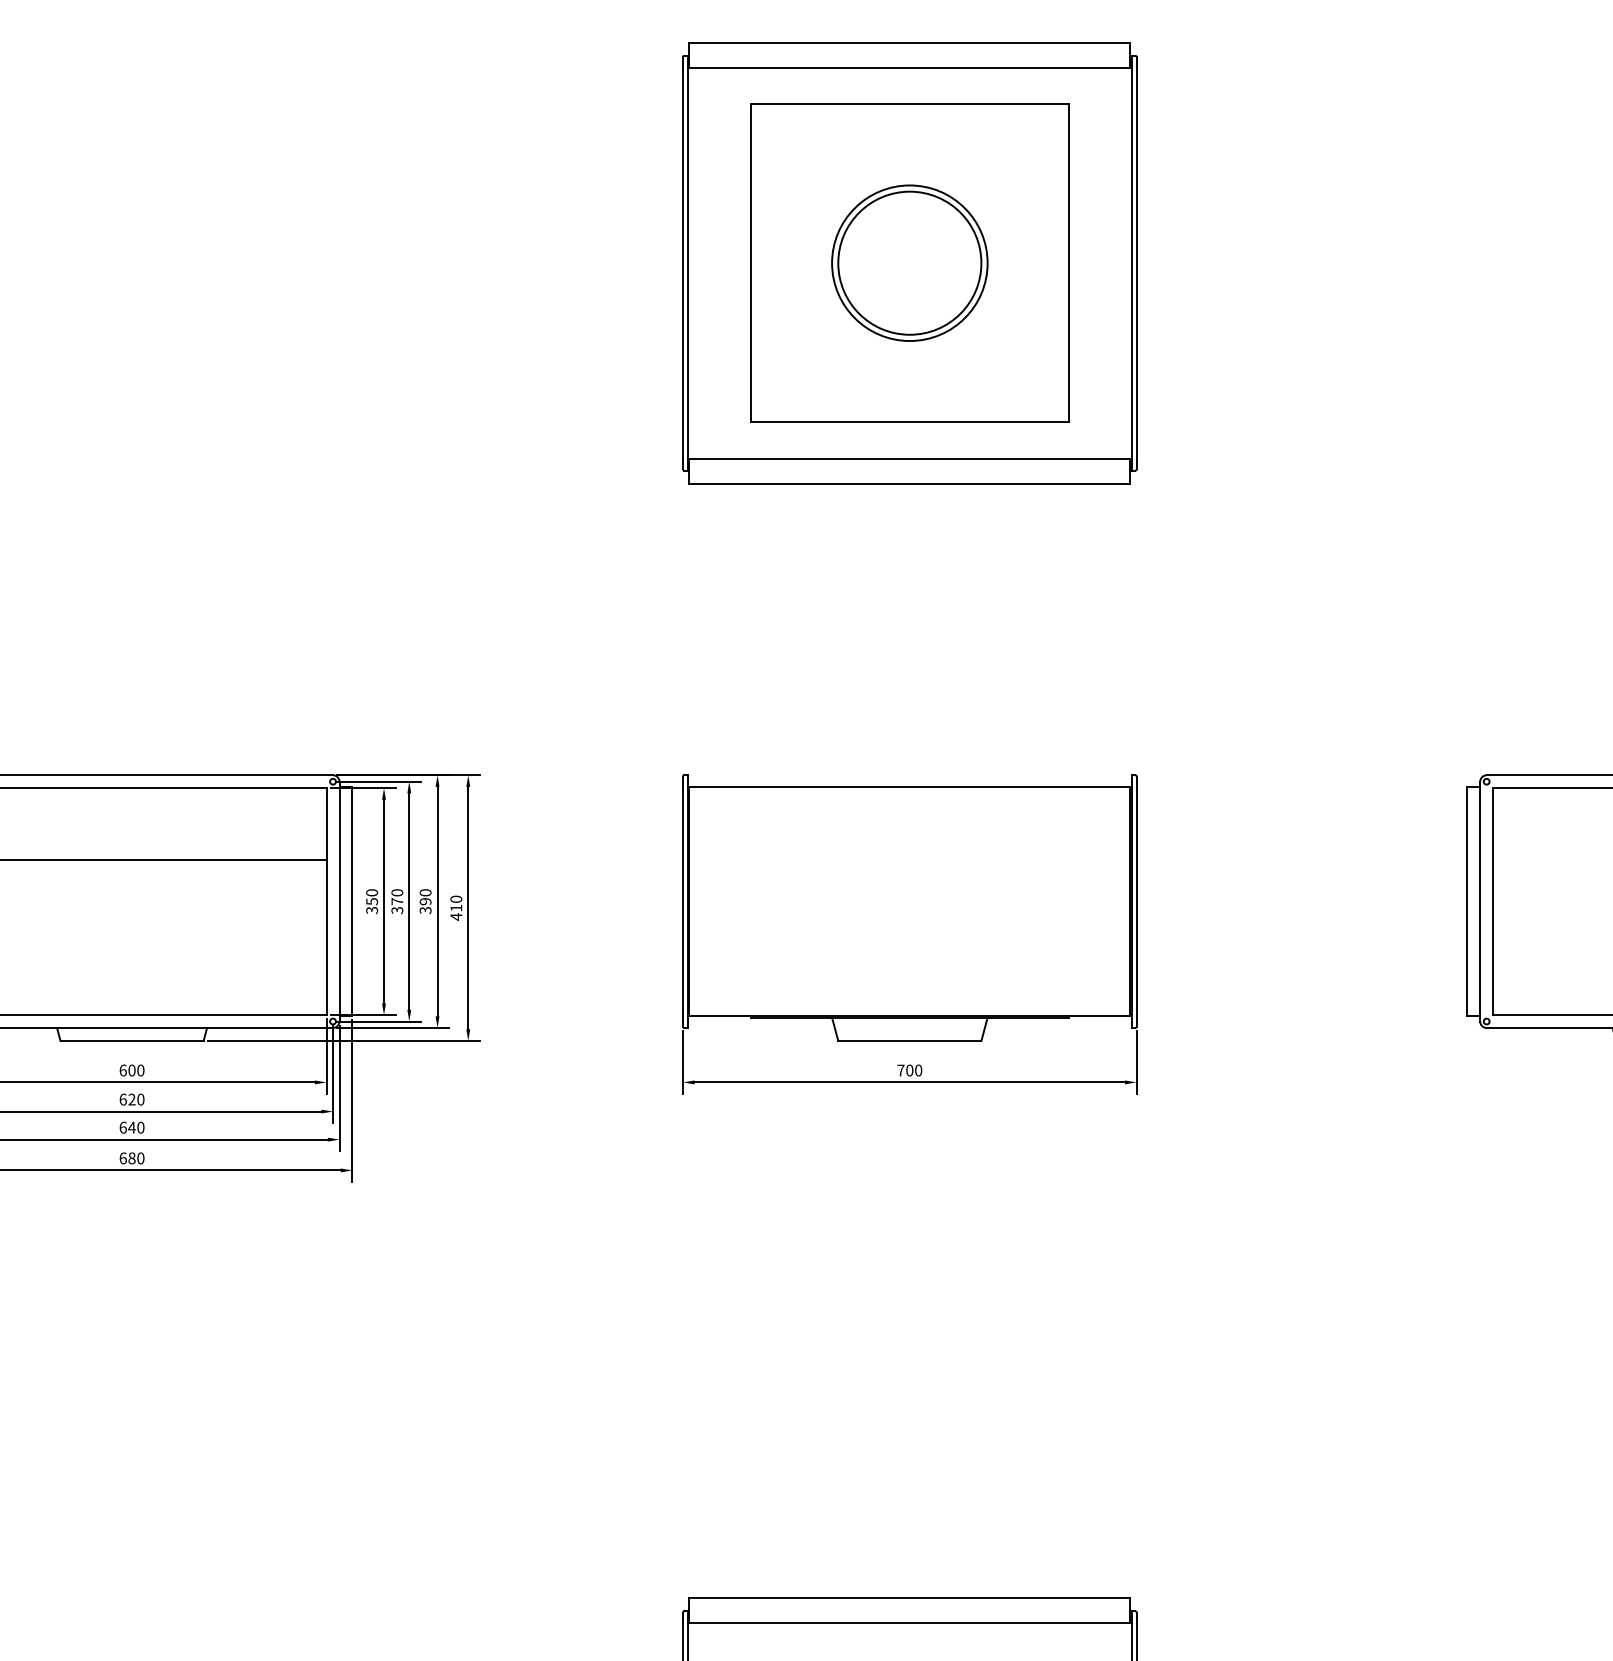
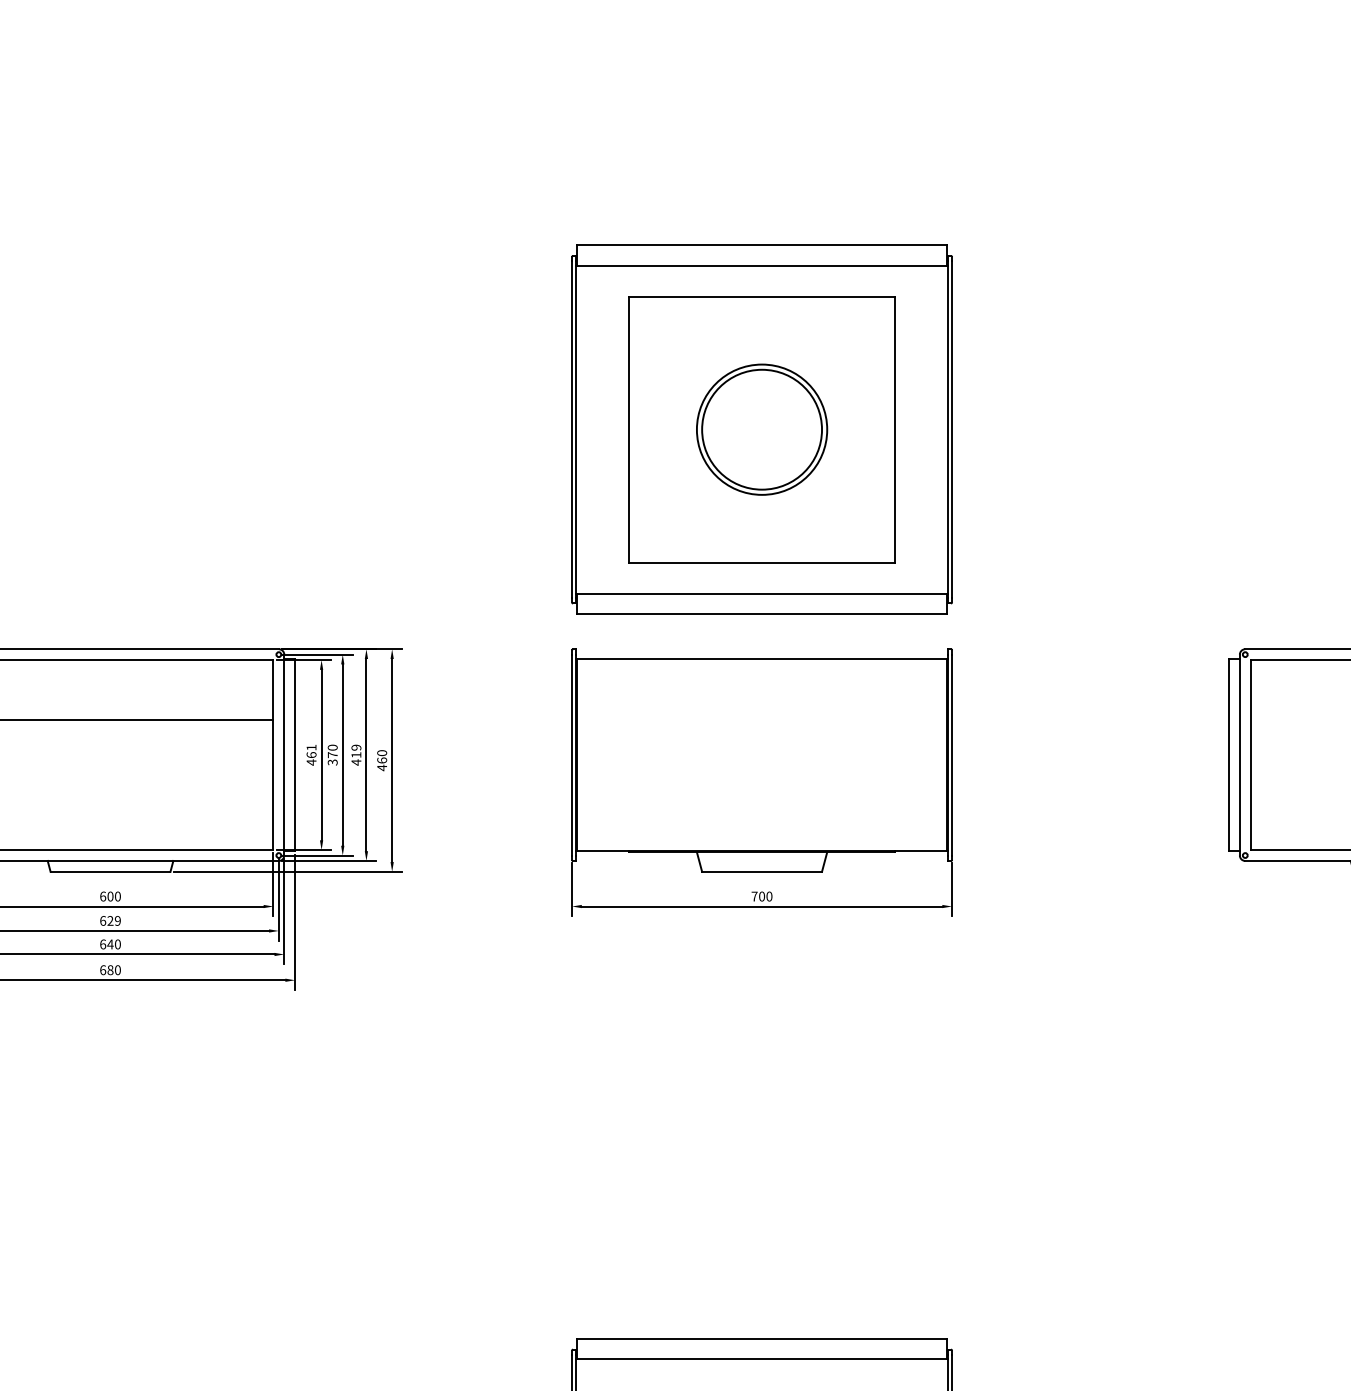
part: (909, 263) -> (761, 429), moved
text: (372, 901) -> (311, 754), 350 -> 461
text: (425, 901) -> (356, 754), 390 -> 419
text: (456, 907) -> (382, 760), 410 -> 460
text: (140, 1099) -> (117, 920), 620 -> 629

